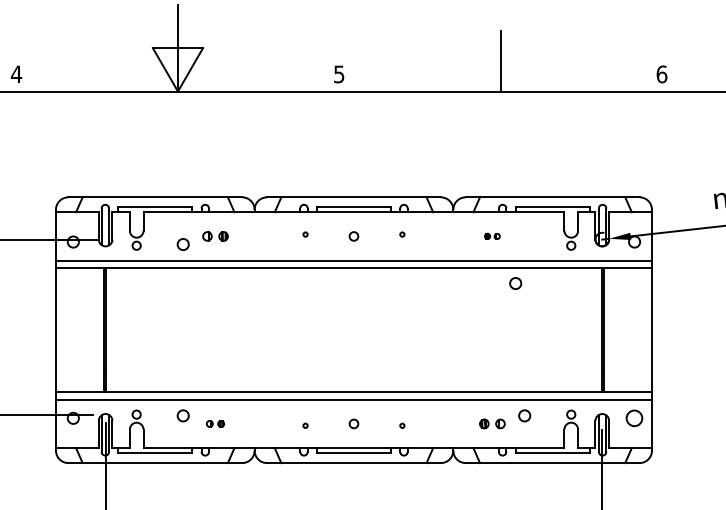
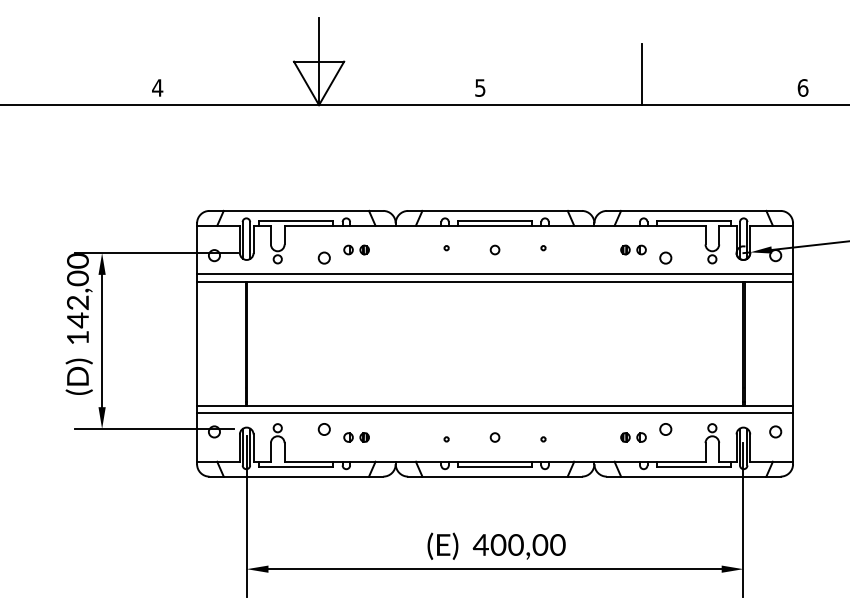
part: (492, 235) -> (633, 249), size x1.67
circle: (515, 282) -> (665, 257), moved
circle: (634, 417) -> (775, 431), size x0.71
part: (215, 423) -> (356, 437), size x1.43

